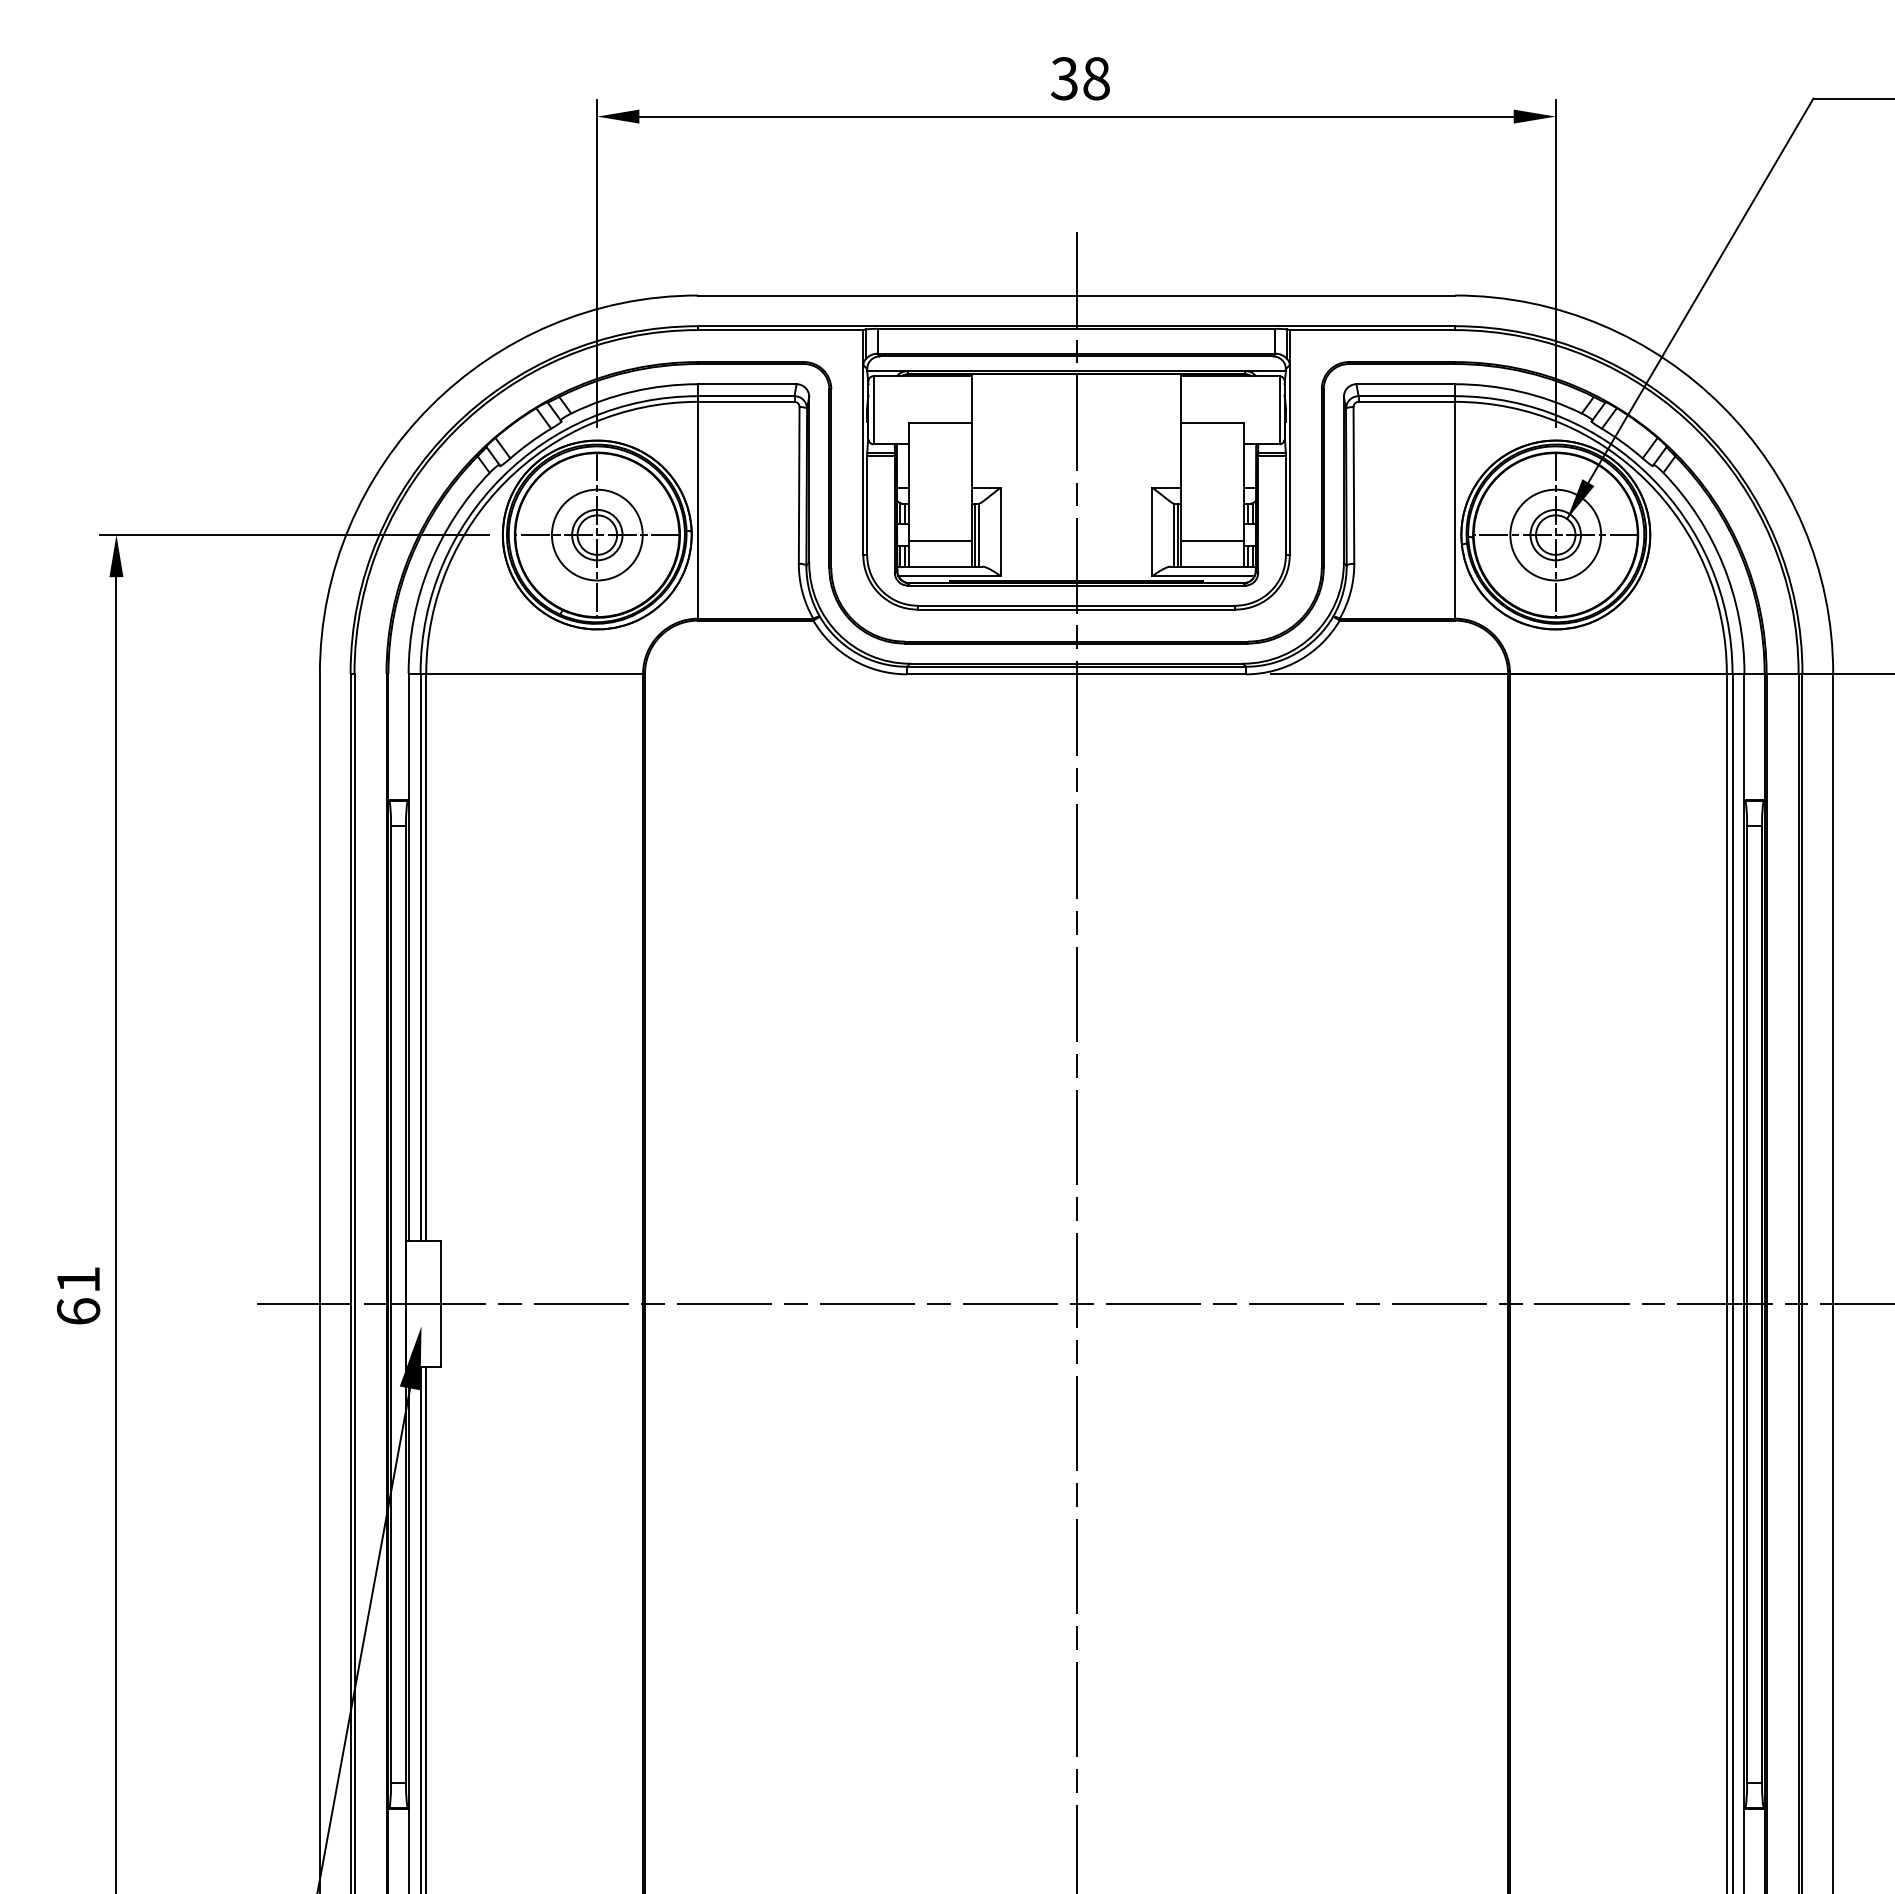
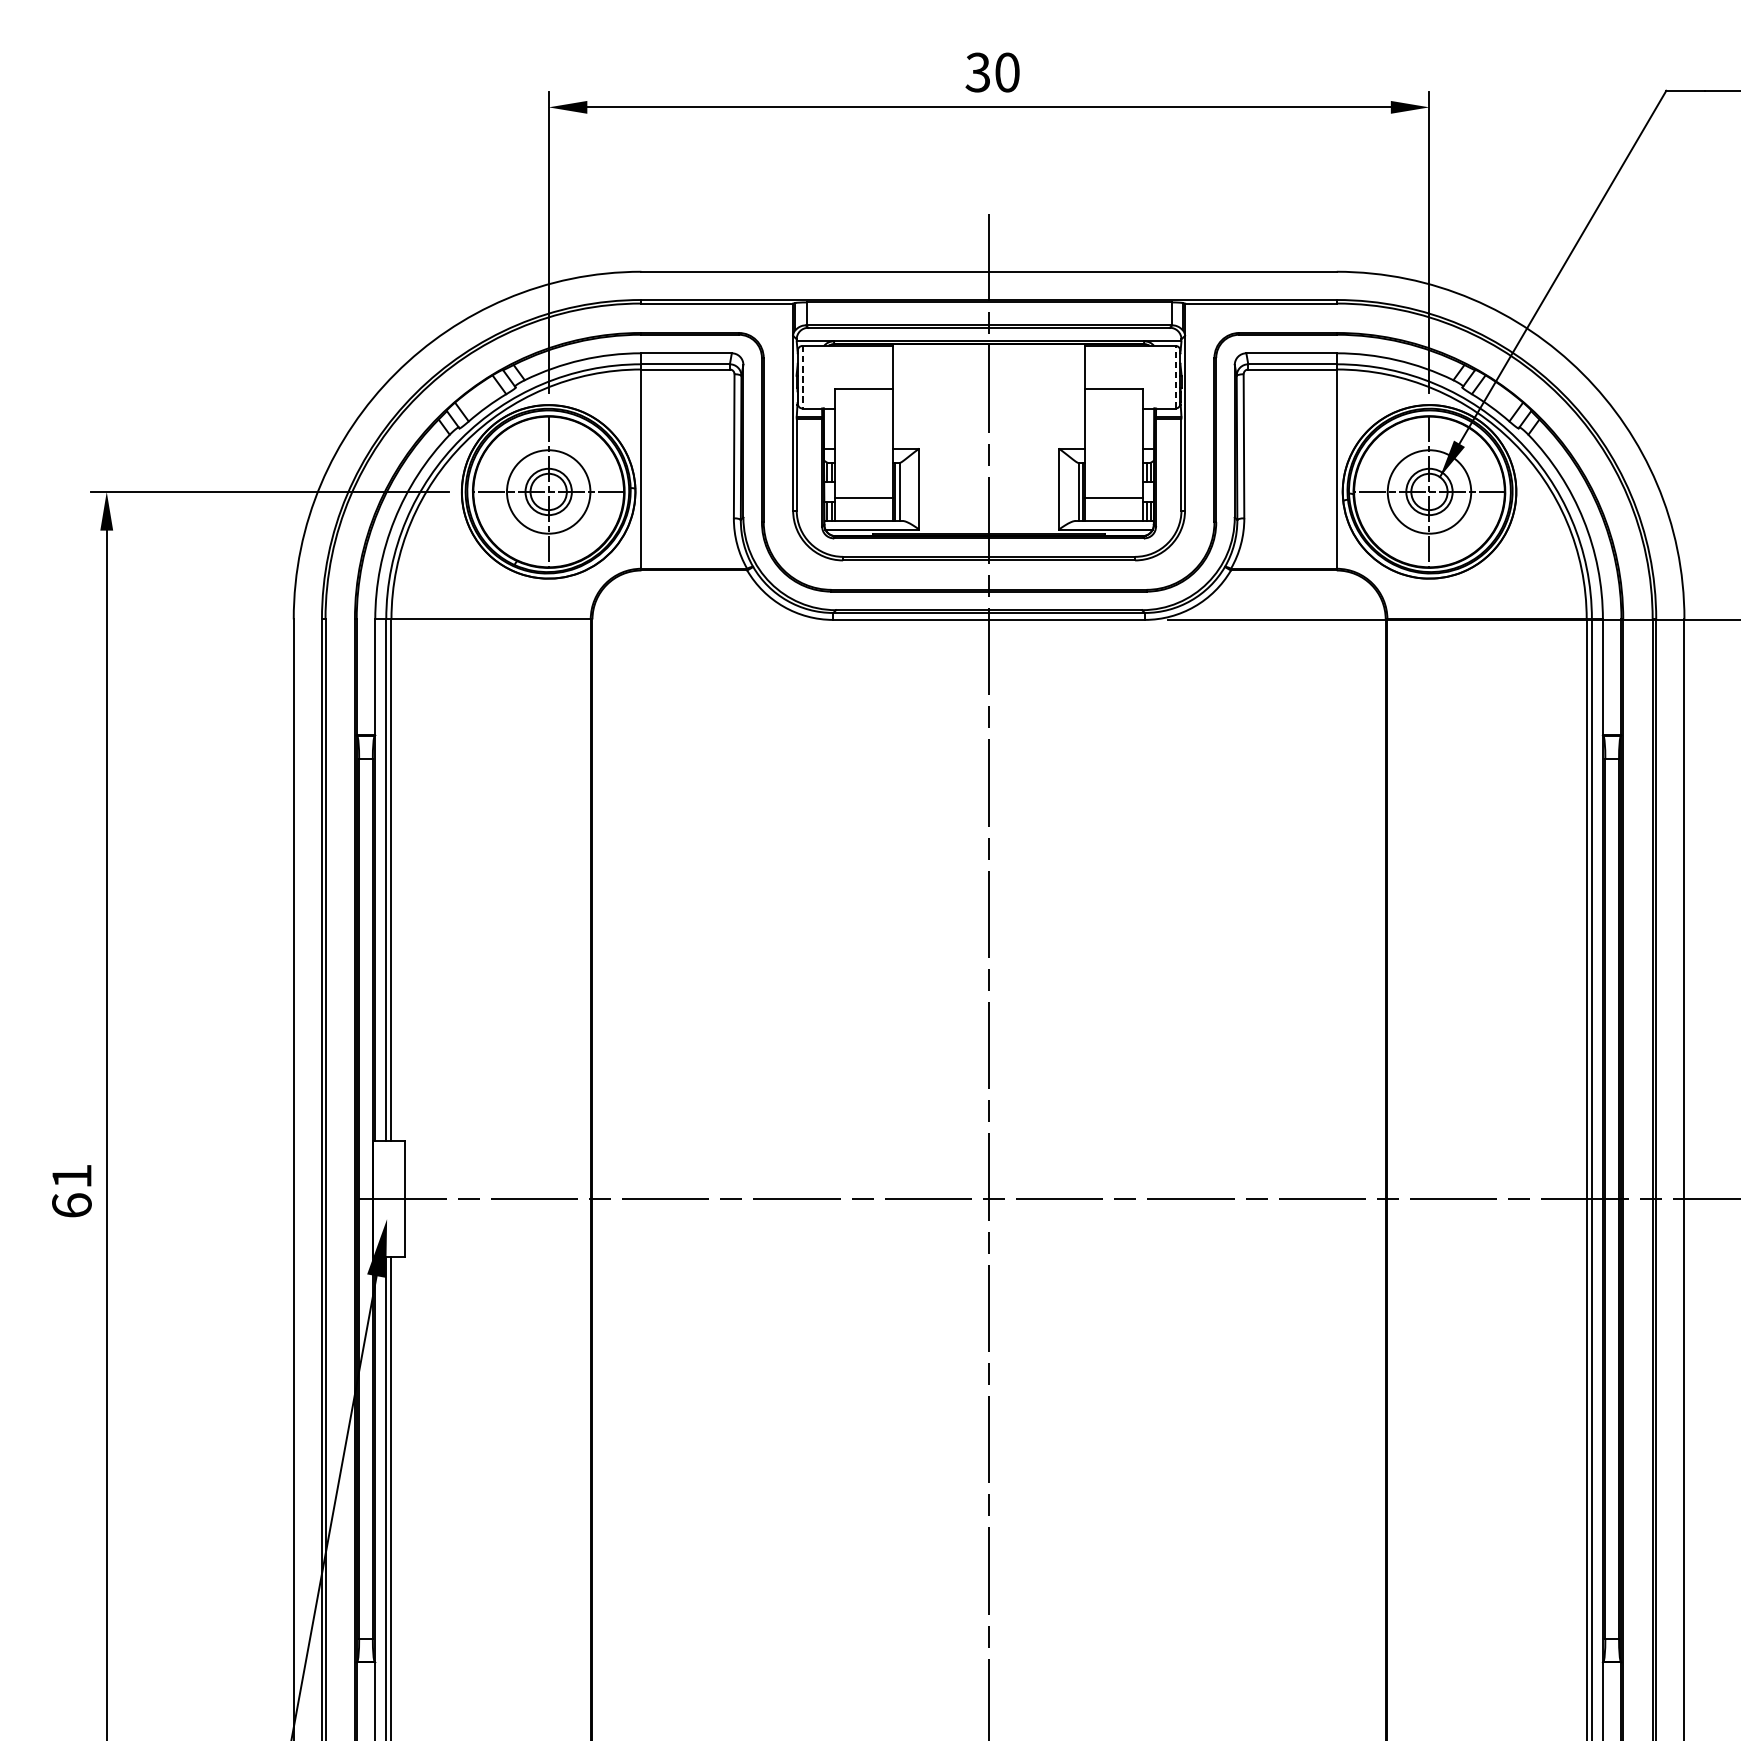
text: (1096, 78) -> (1007, 72), 38 -> 30
line: (1279, 409) -> (1175, 376), solid -> dashed
line: (873, 410) -> (802, 377), solid -> dashed
line: (322, 1304) -> (296, 1199), removed

